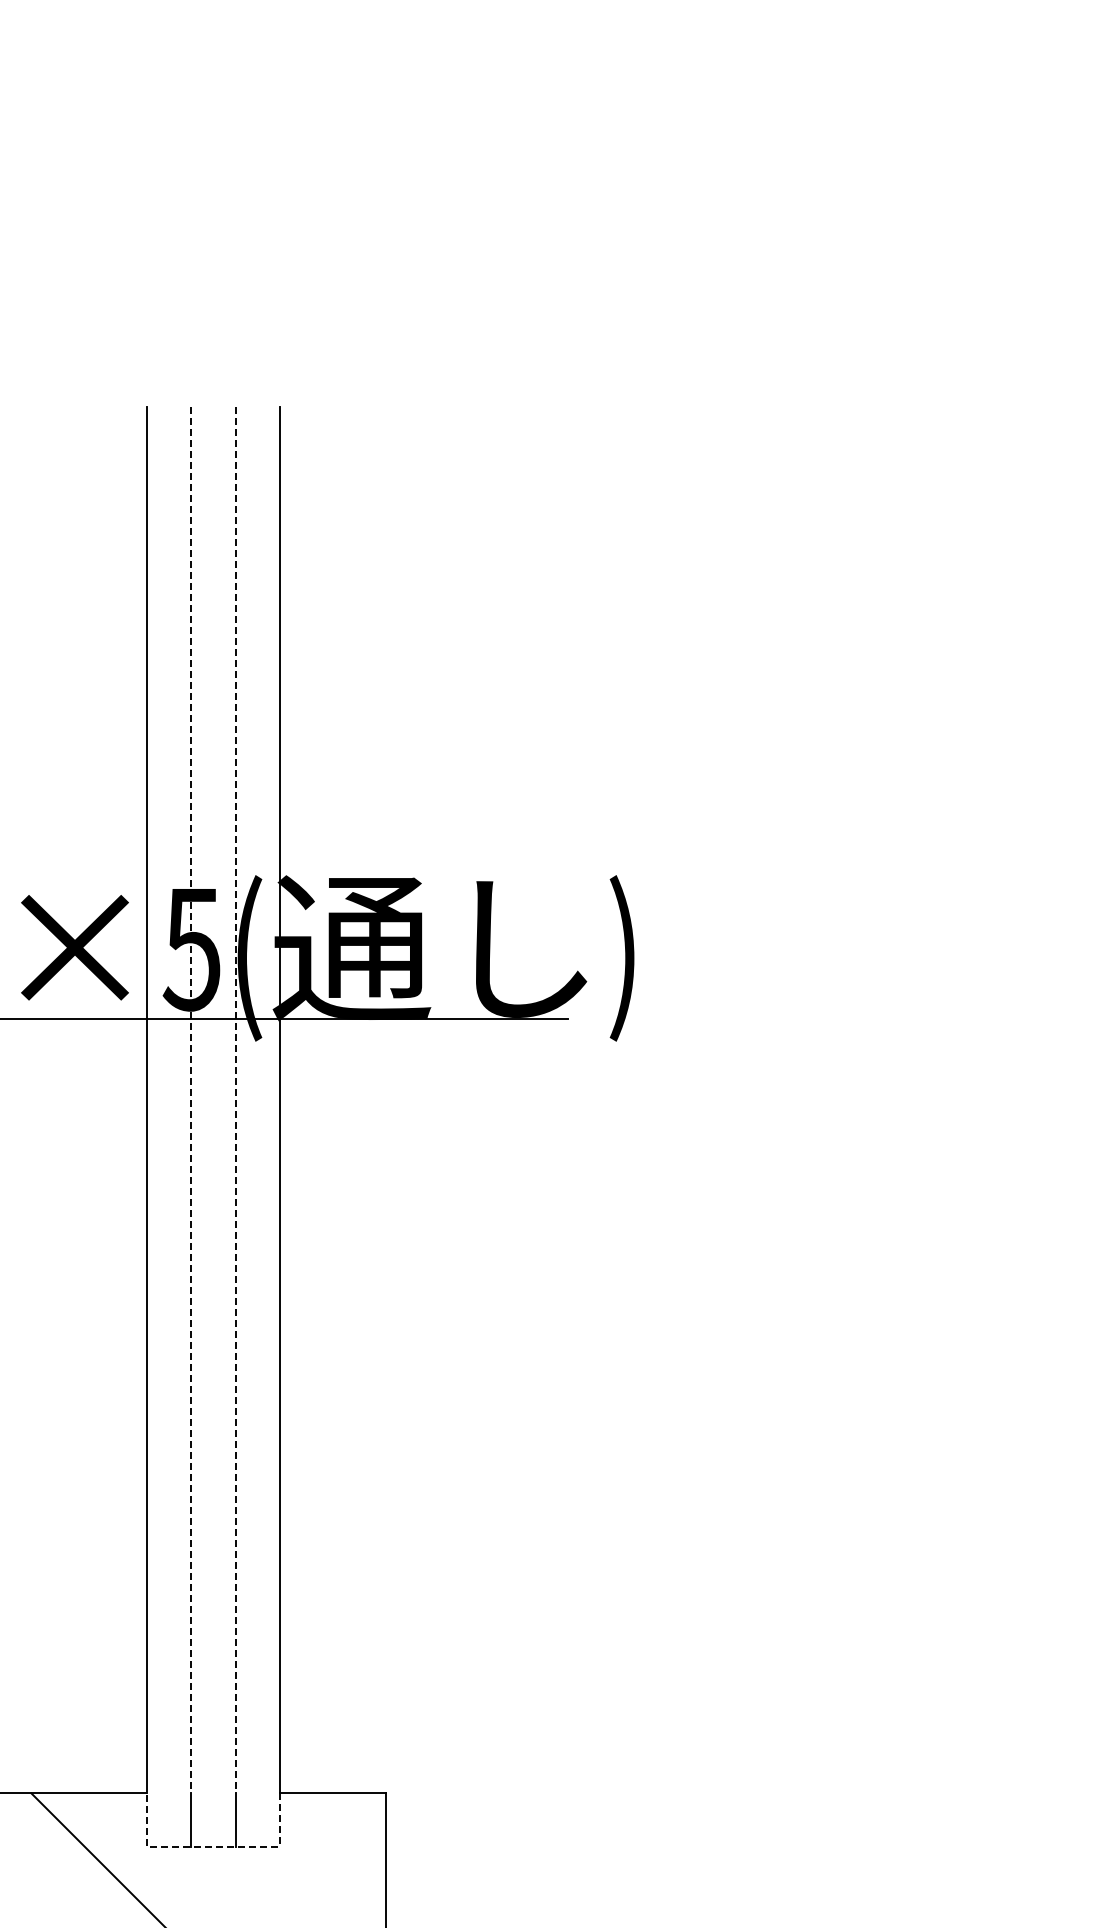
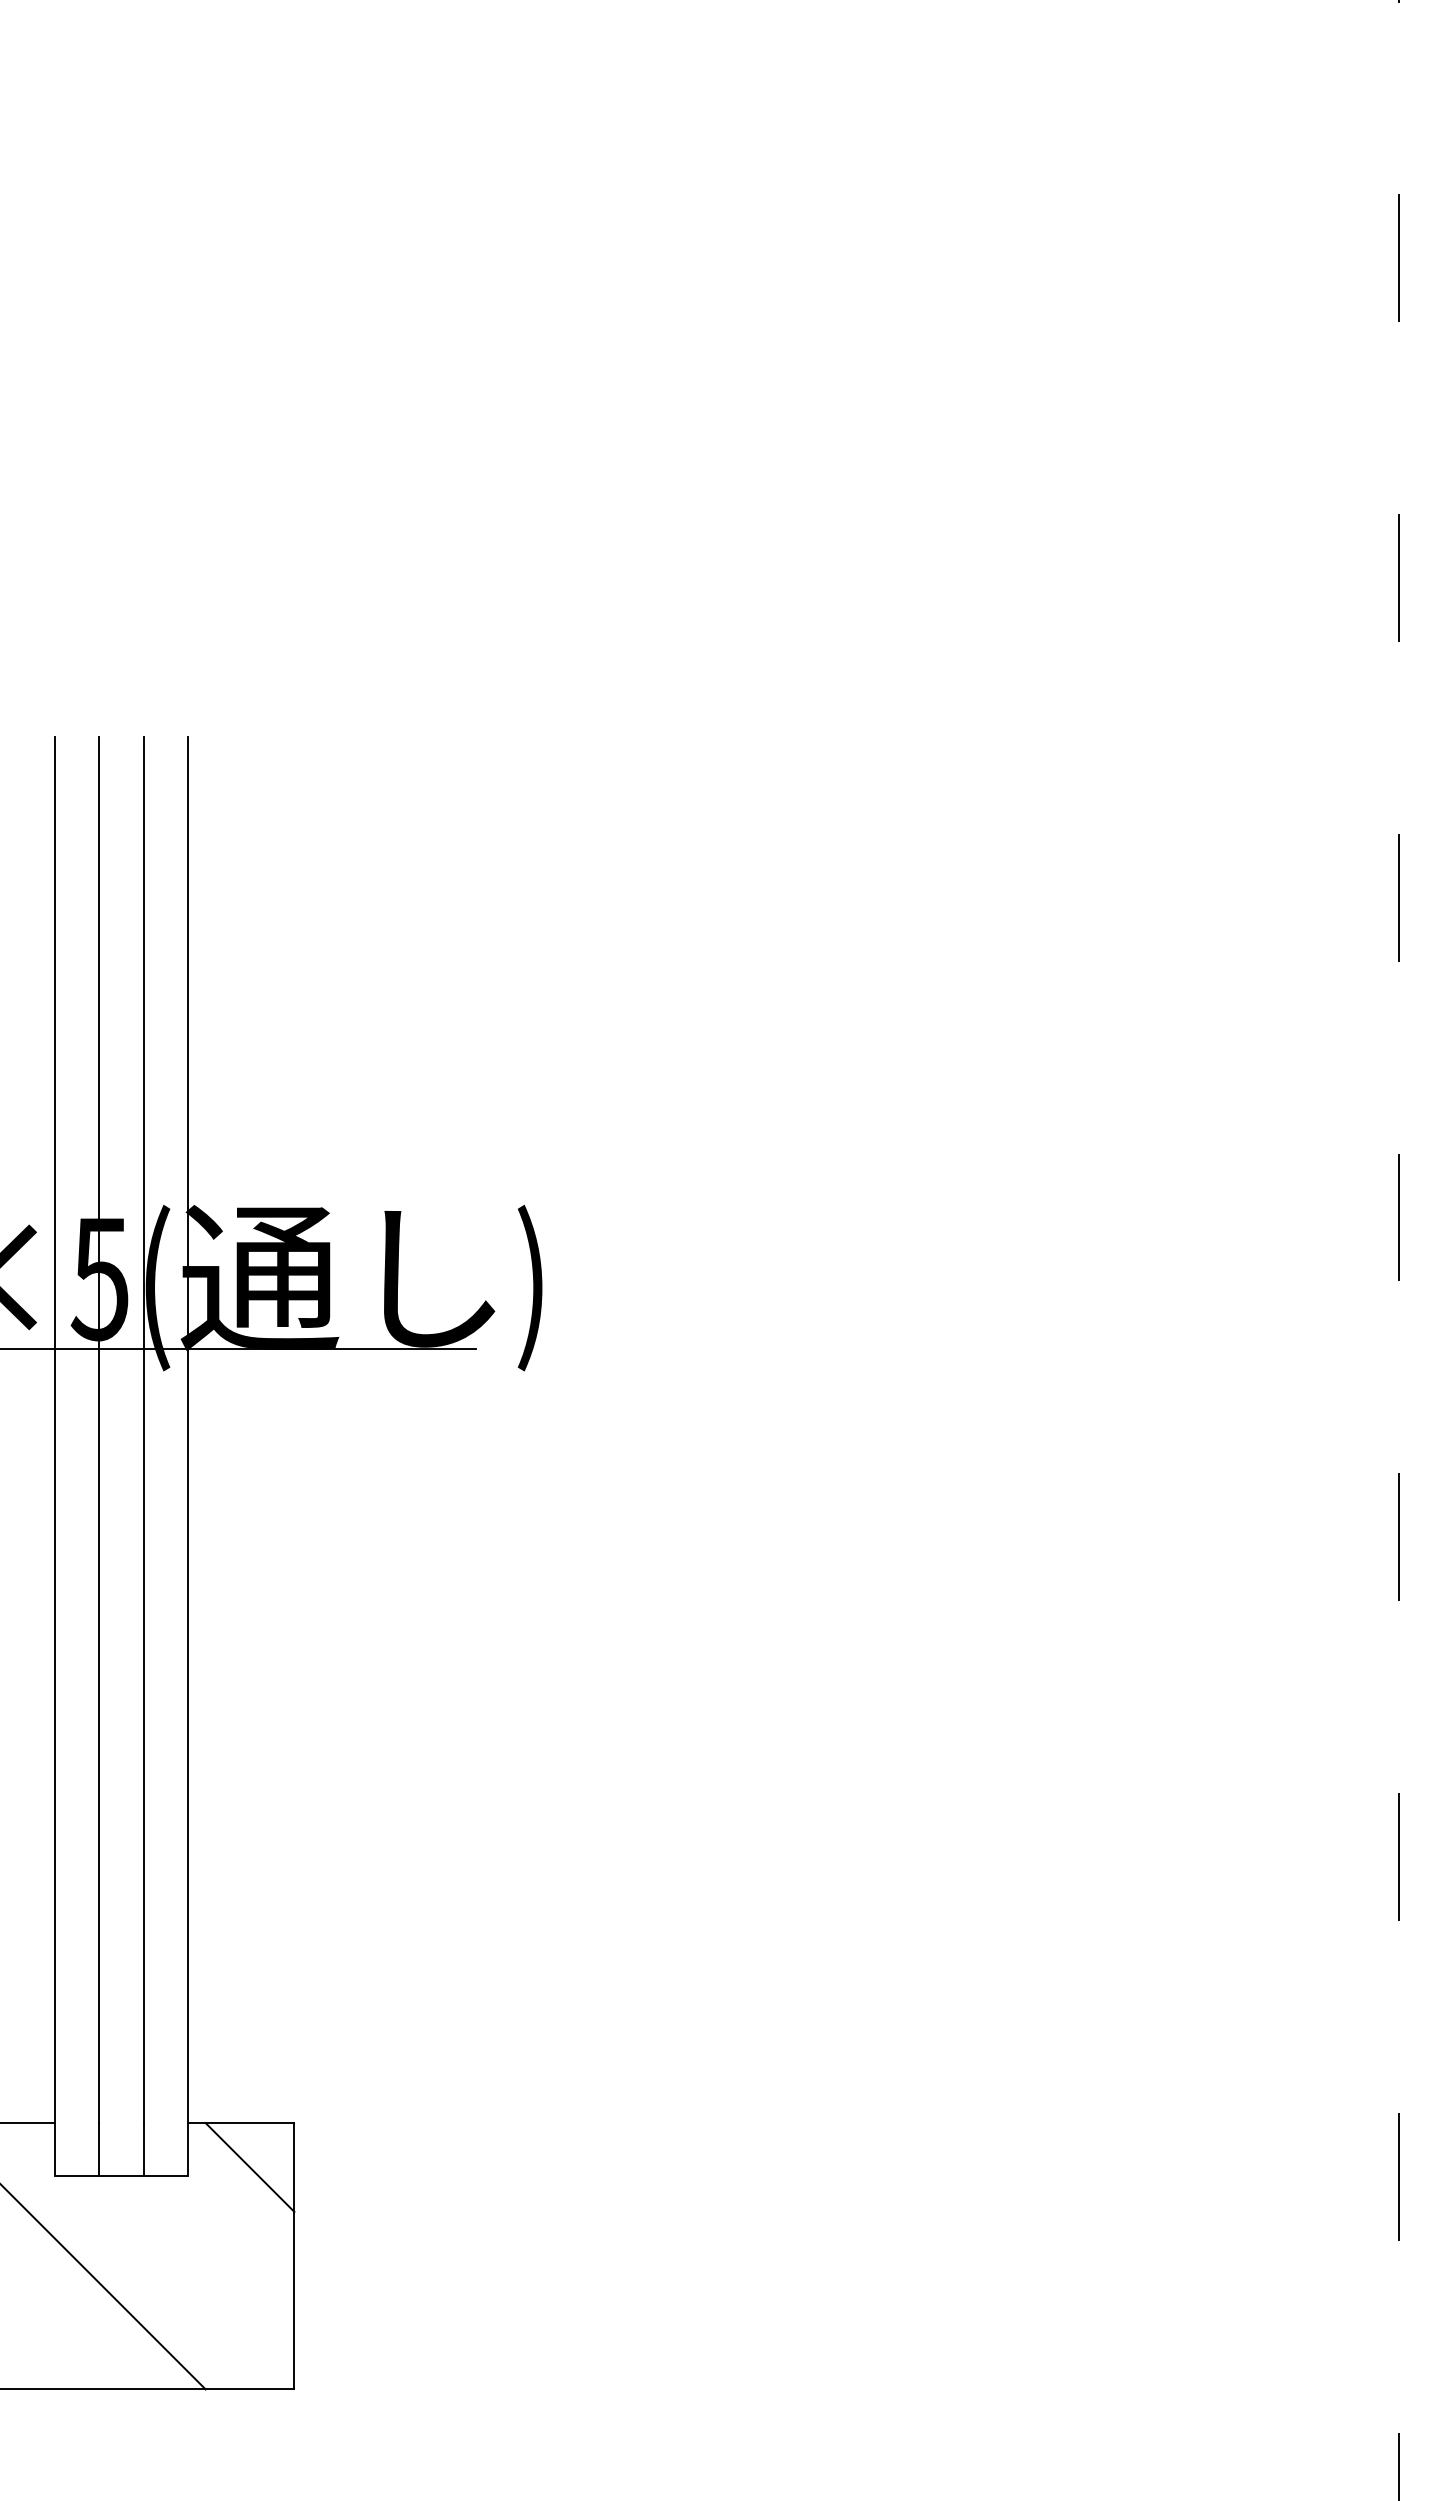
line: (191, 1100) -> (99, 1430), dashed -> solid
line: (235, 1100) -> (143, 1430), dashed -> solid
line: (341, 1837) -> (249, 2167), added
line: (213, 1846) -> (121, 2176), dashed -> solid

